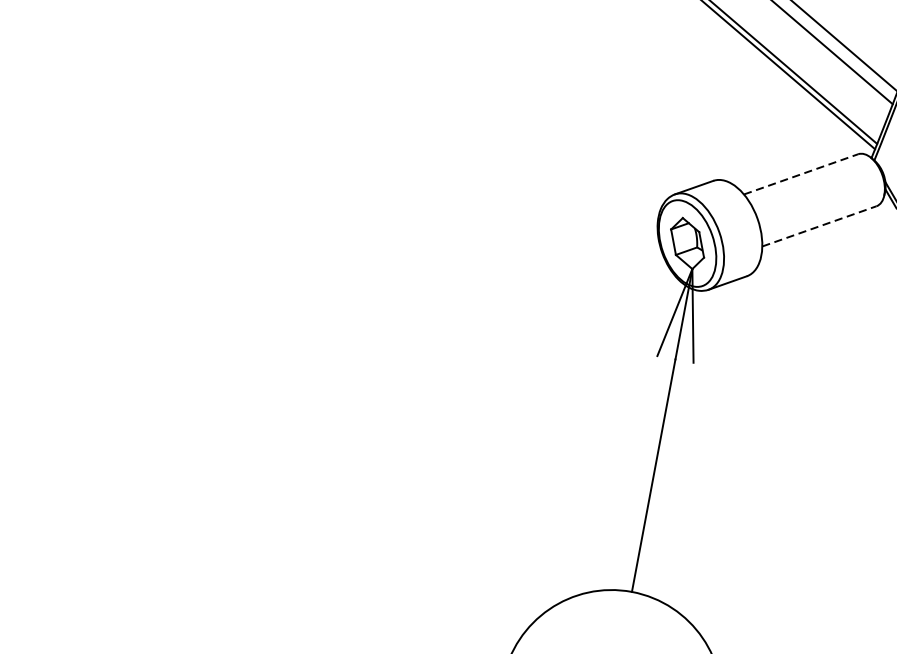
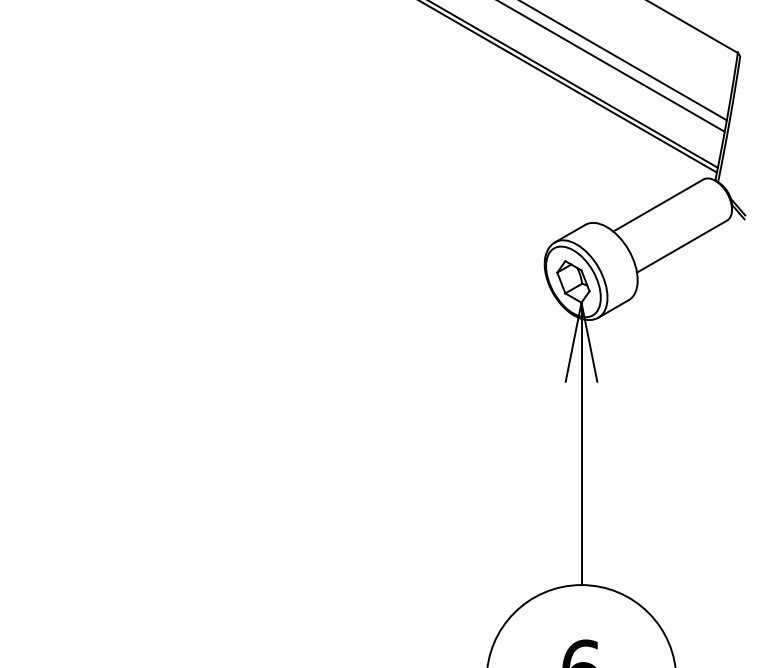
line: (801, 174) -> (658, 205), dashed -> solid
line: (819, 226) -> (682, 246), dashed -> solid

